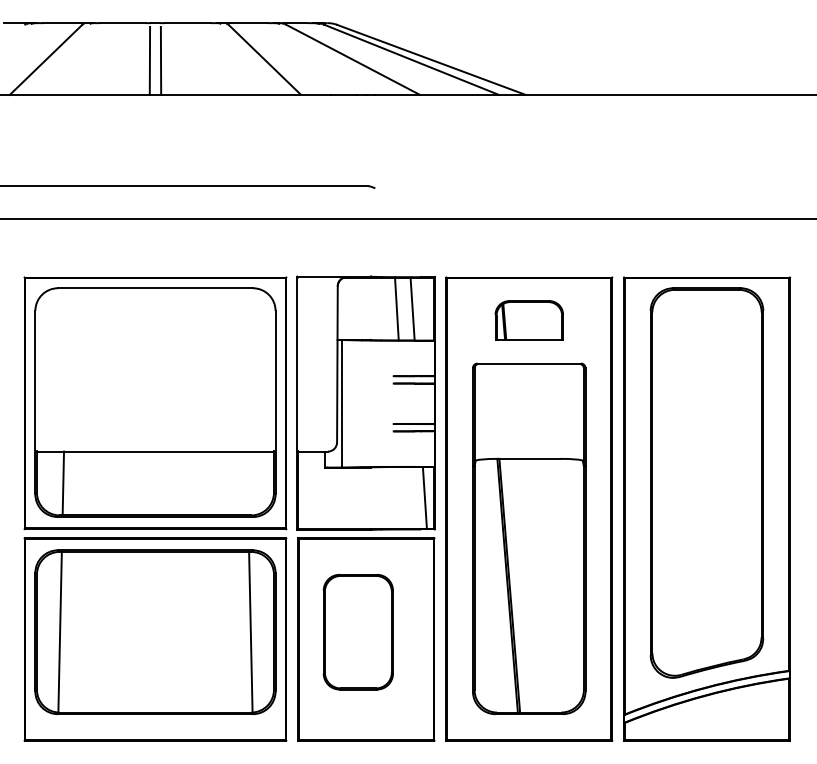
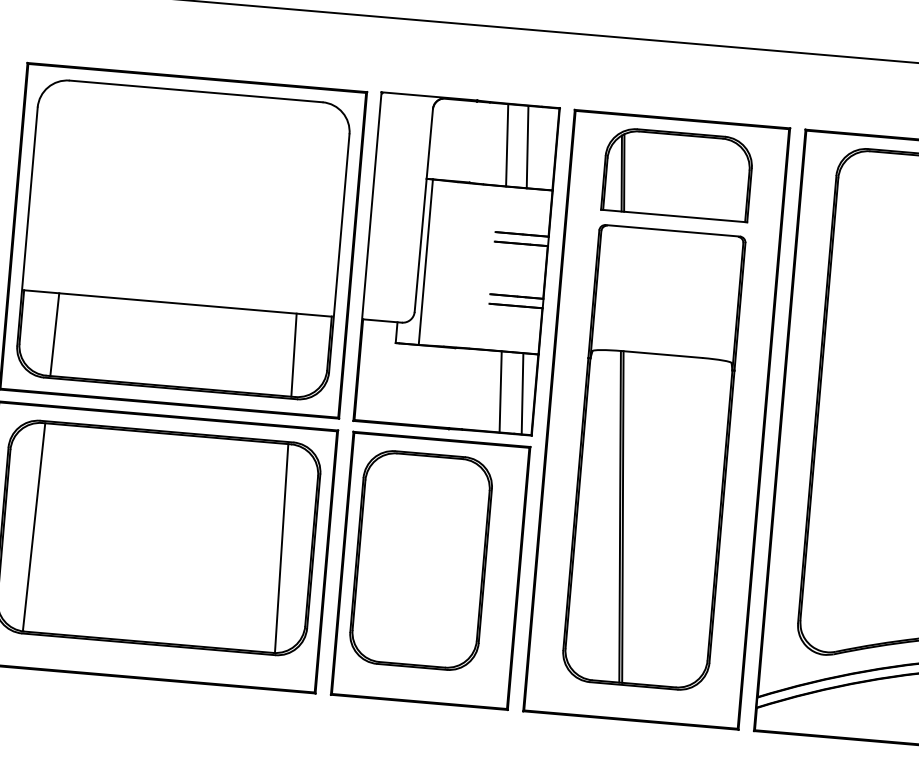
part: (529, 320) -> (678, 174), size x1.67
line: (247, 483) -> (293, 355), added
line: (407, 497) -> (499, 391), added
part: (358, 631) -> (421, 559), size x1.43

